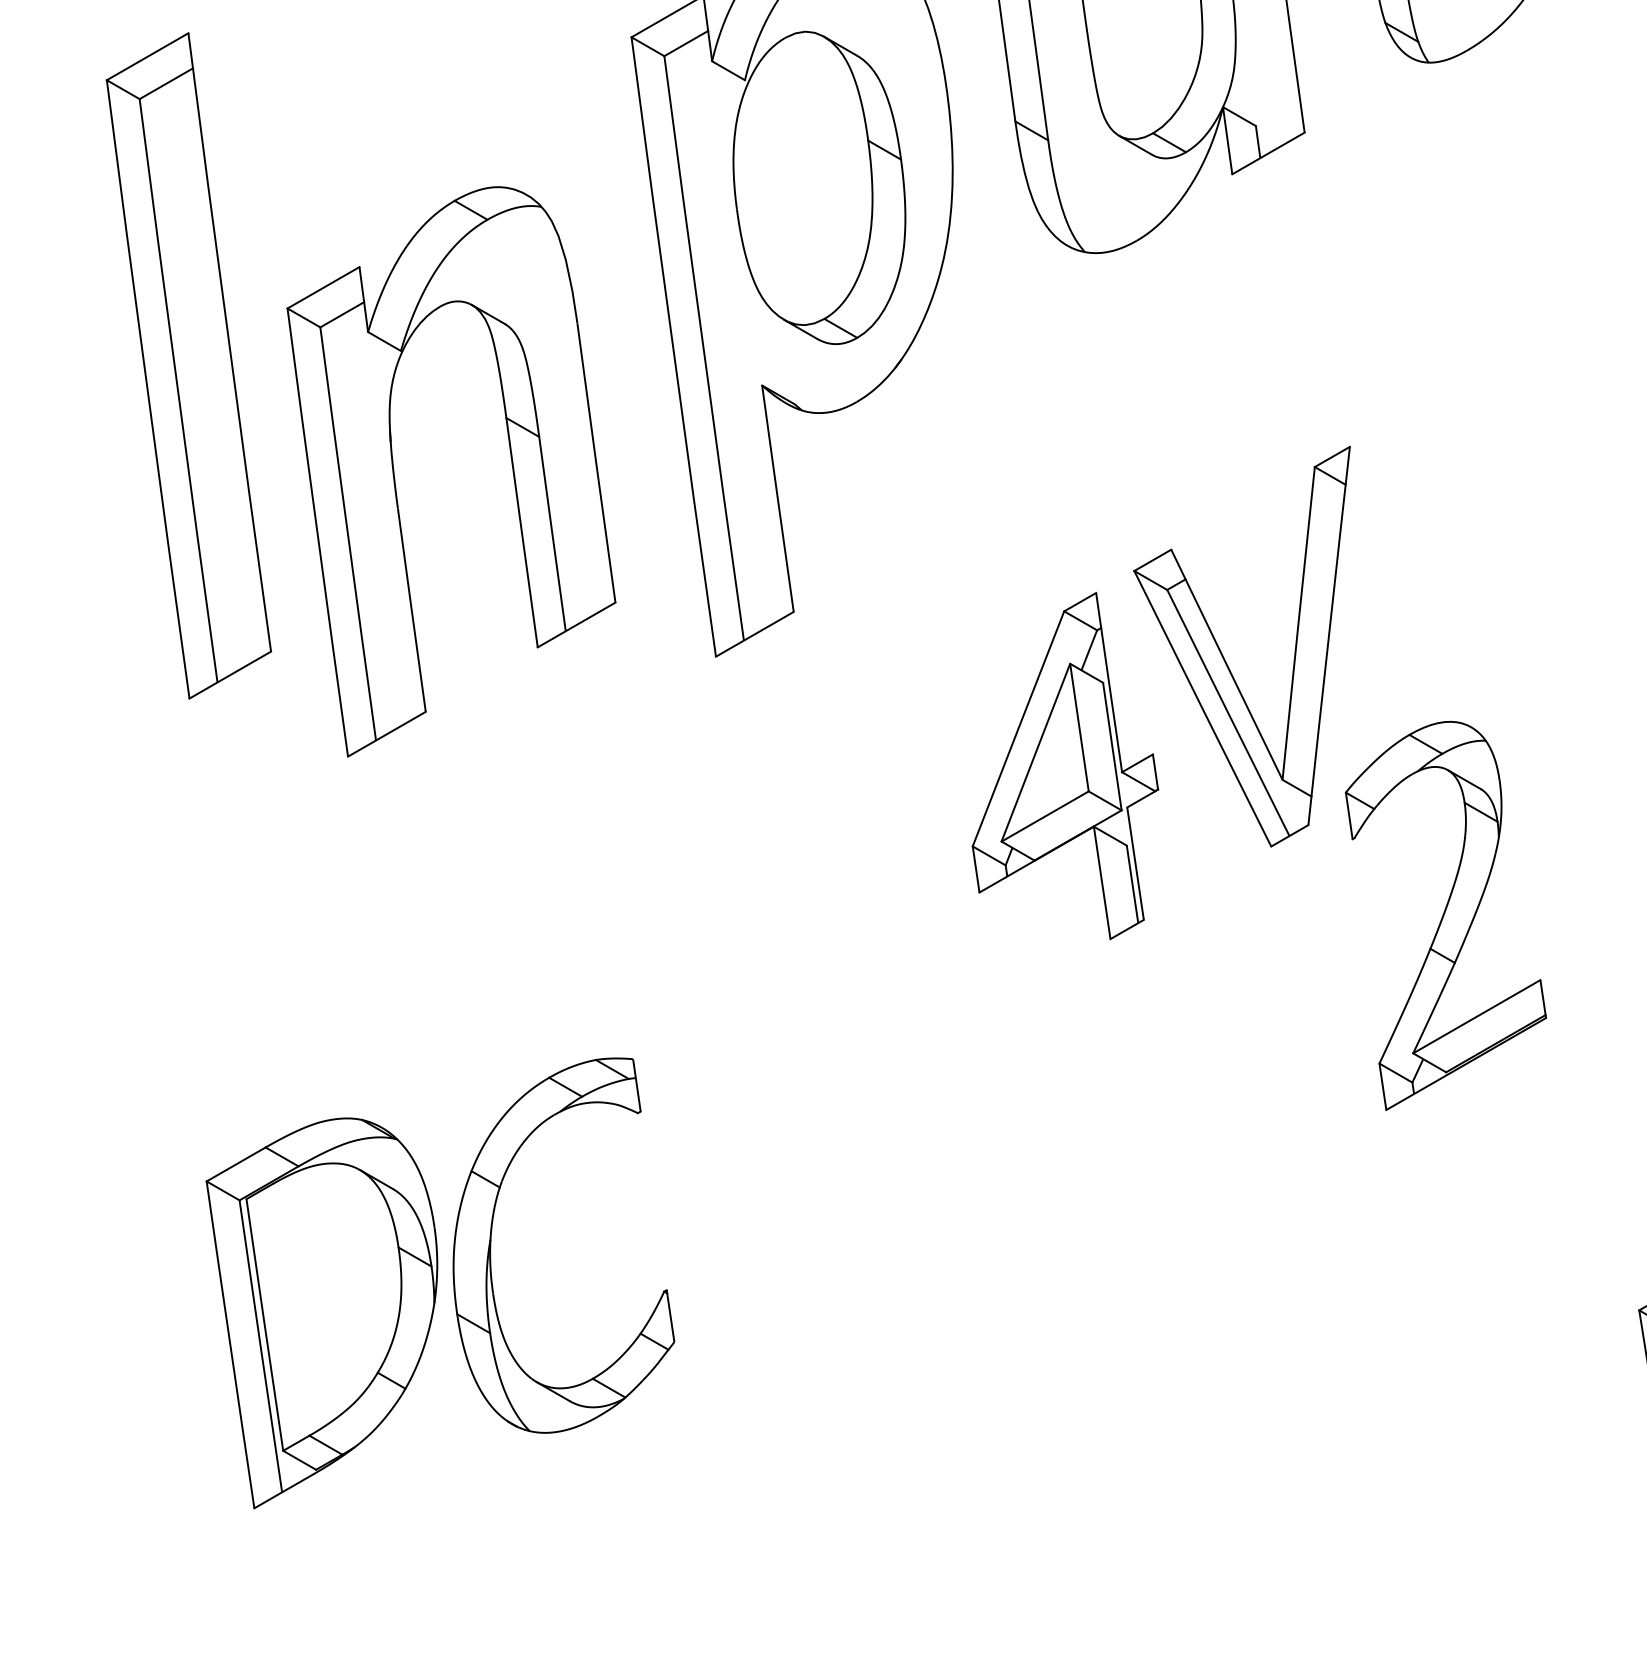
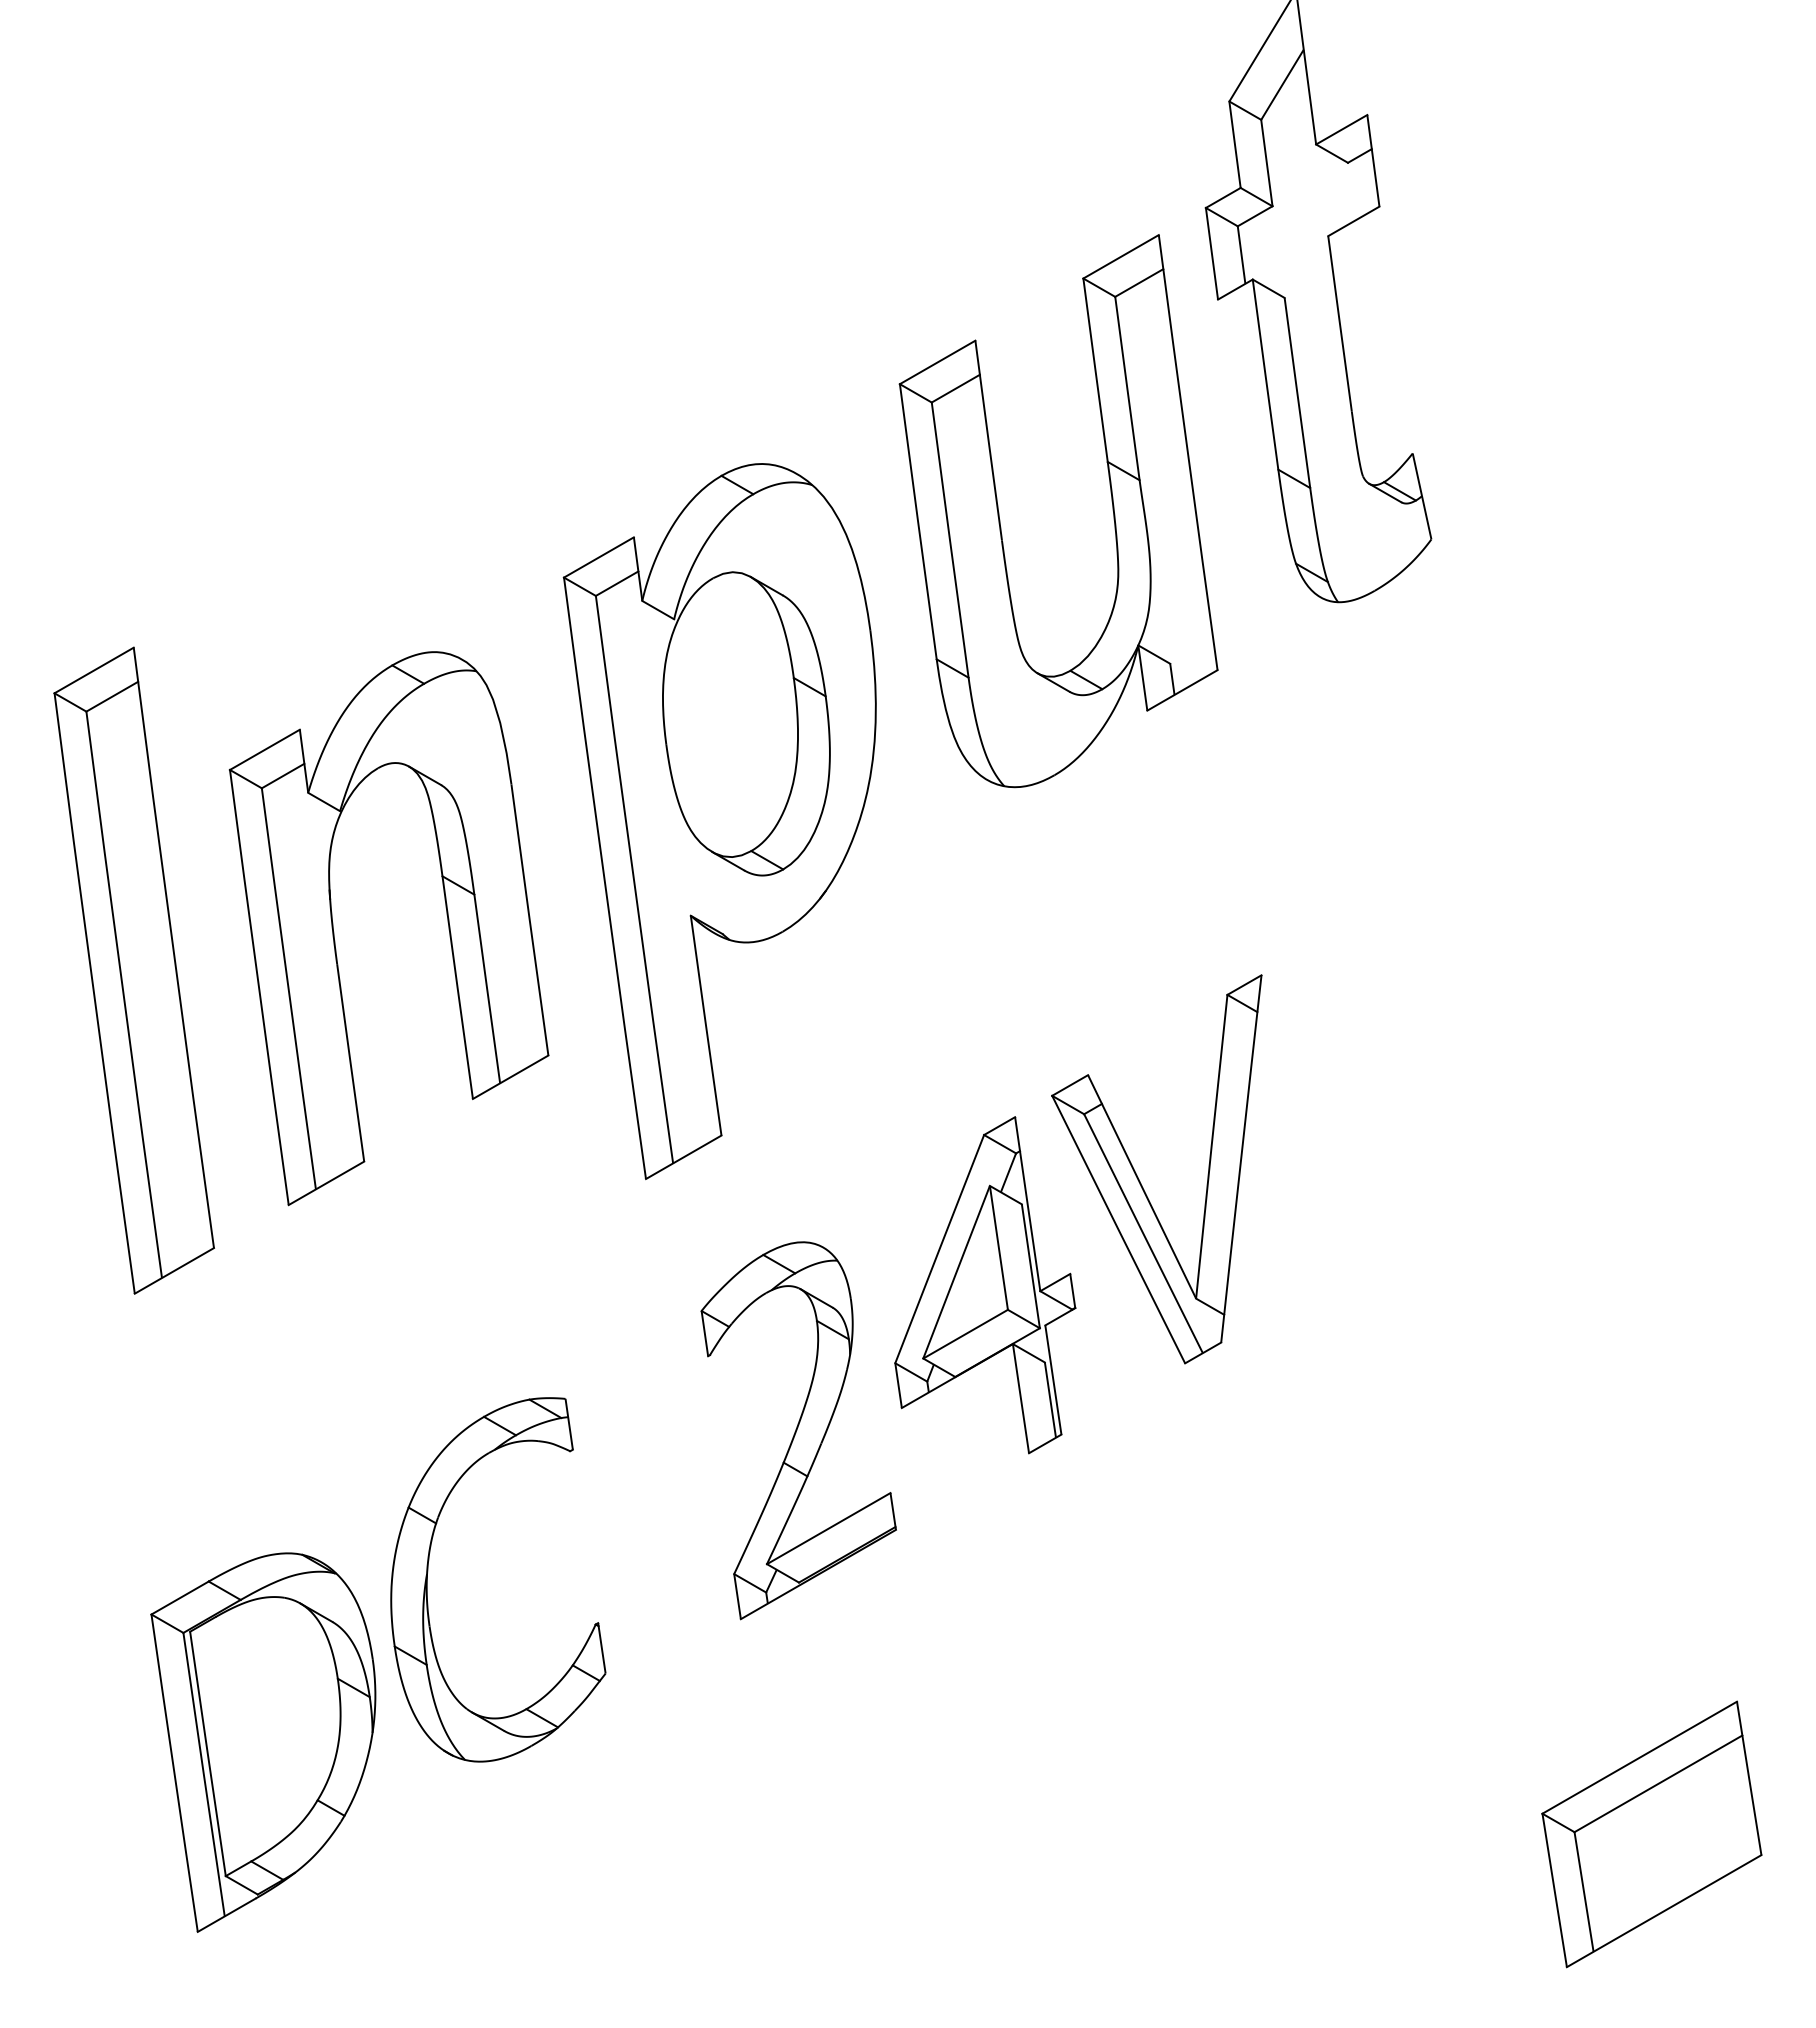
part: (188, 365) -> (133, 970), moved
part: (395, 475) -> (334, 932), moved
part: (1445, 915) -> (798, 1430), moved
part: (491, 1237) -> (428, 1571), moved
part: (322, 1313) -> (263, 1742), moved

